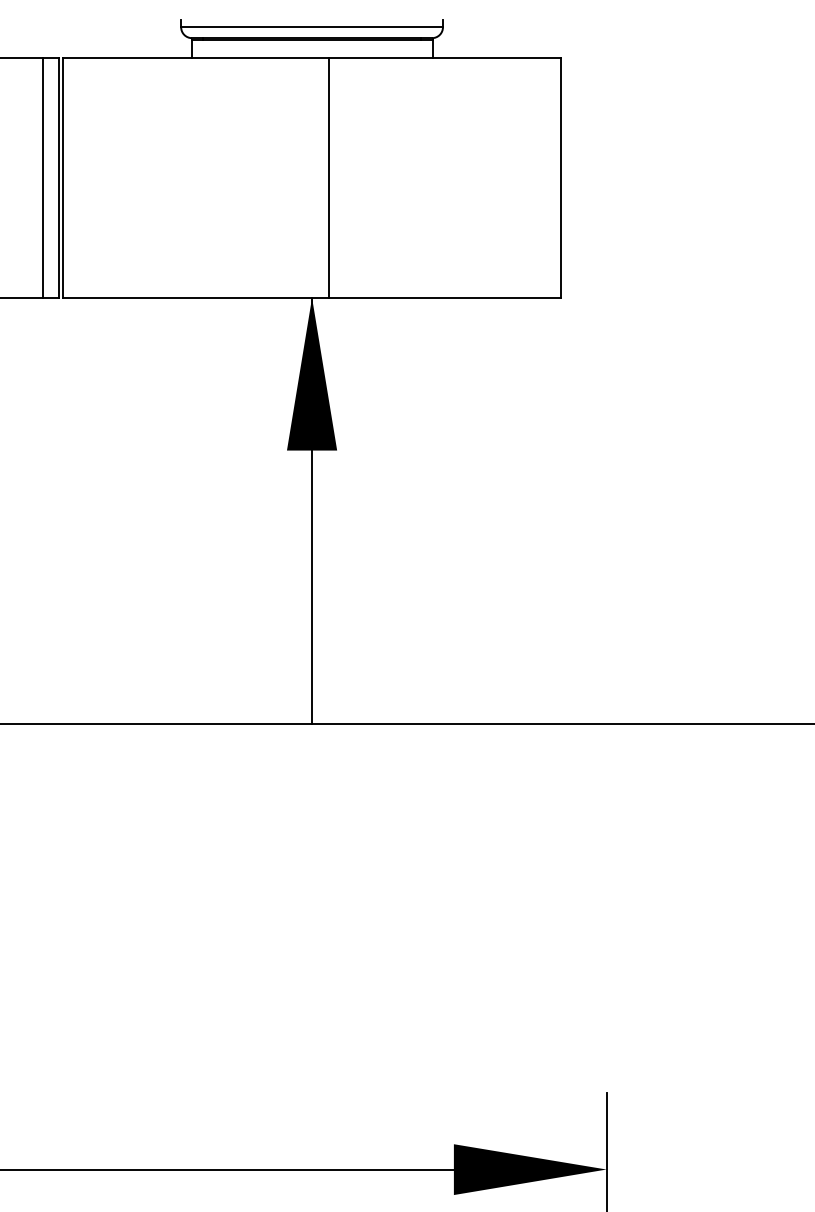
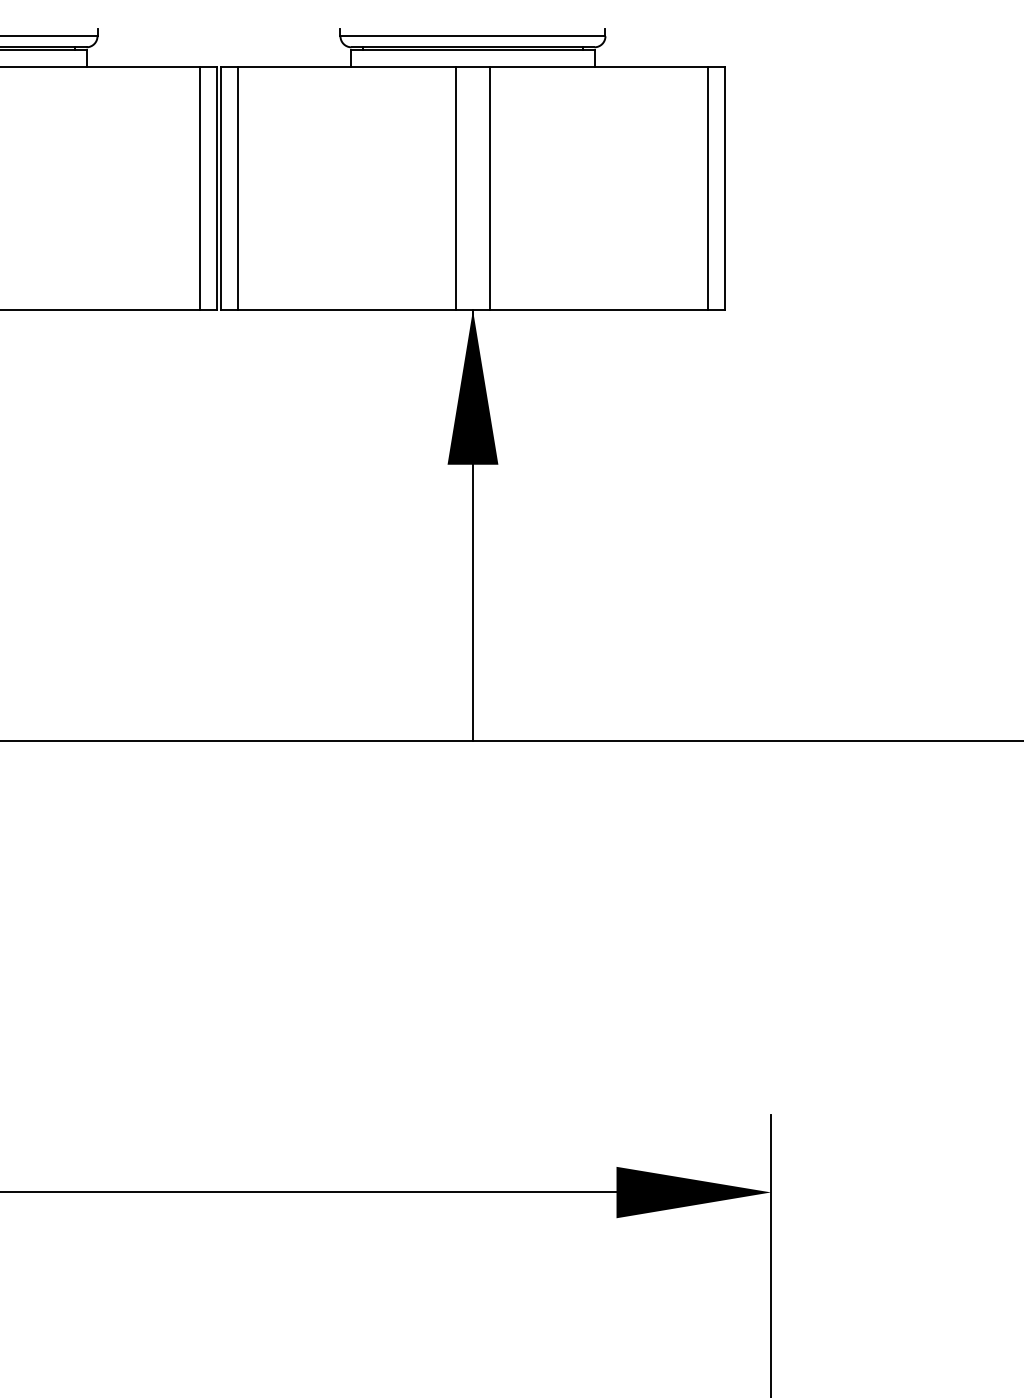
line: (80, 177) -> (238, 188), added
line: (295, 177) -> (456, 188), added
line: (544, 177) -> (708, 188), added

